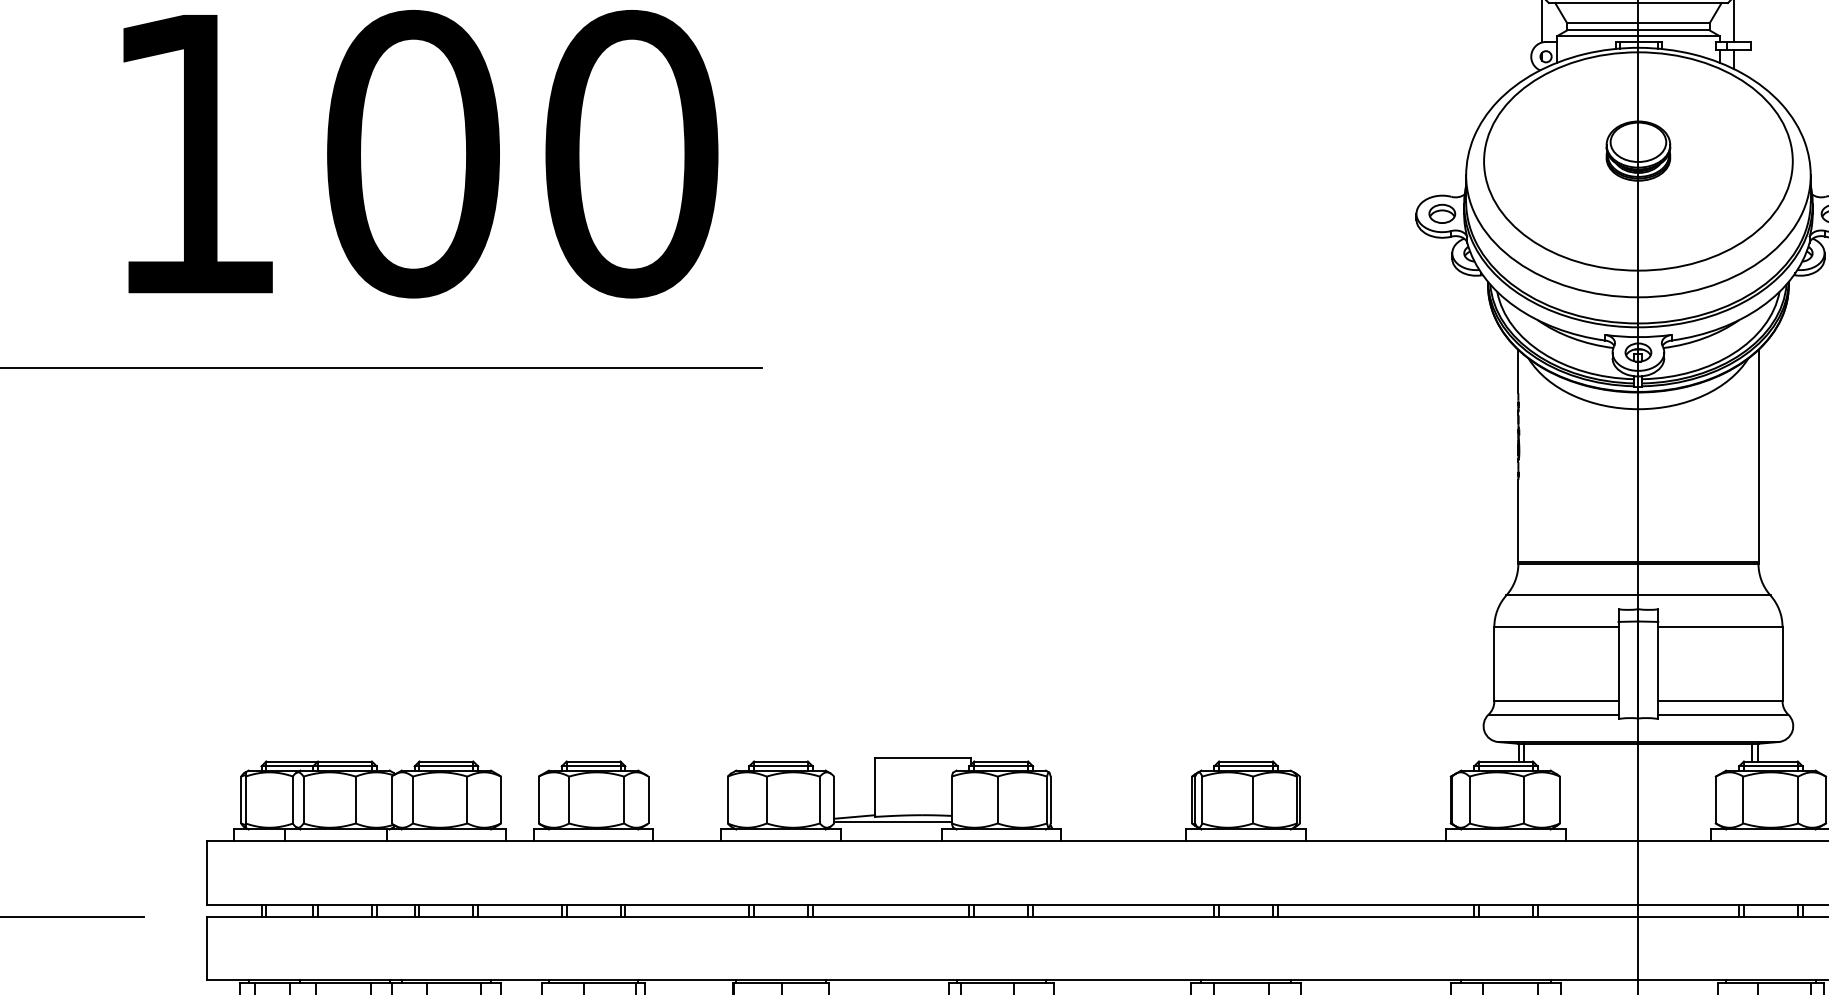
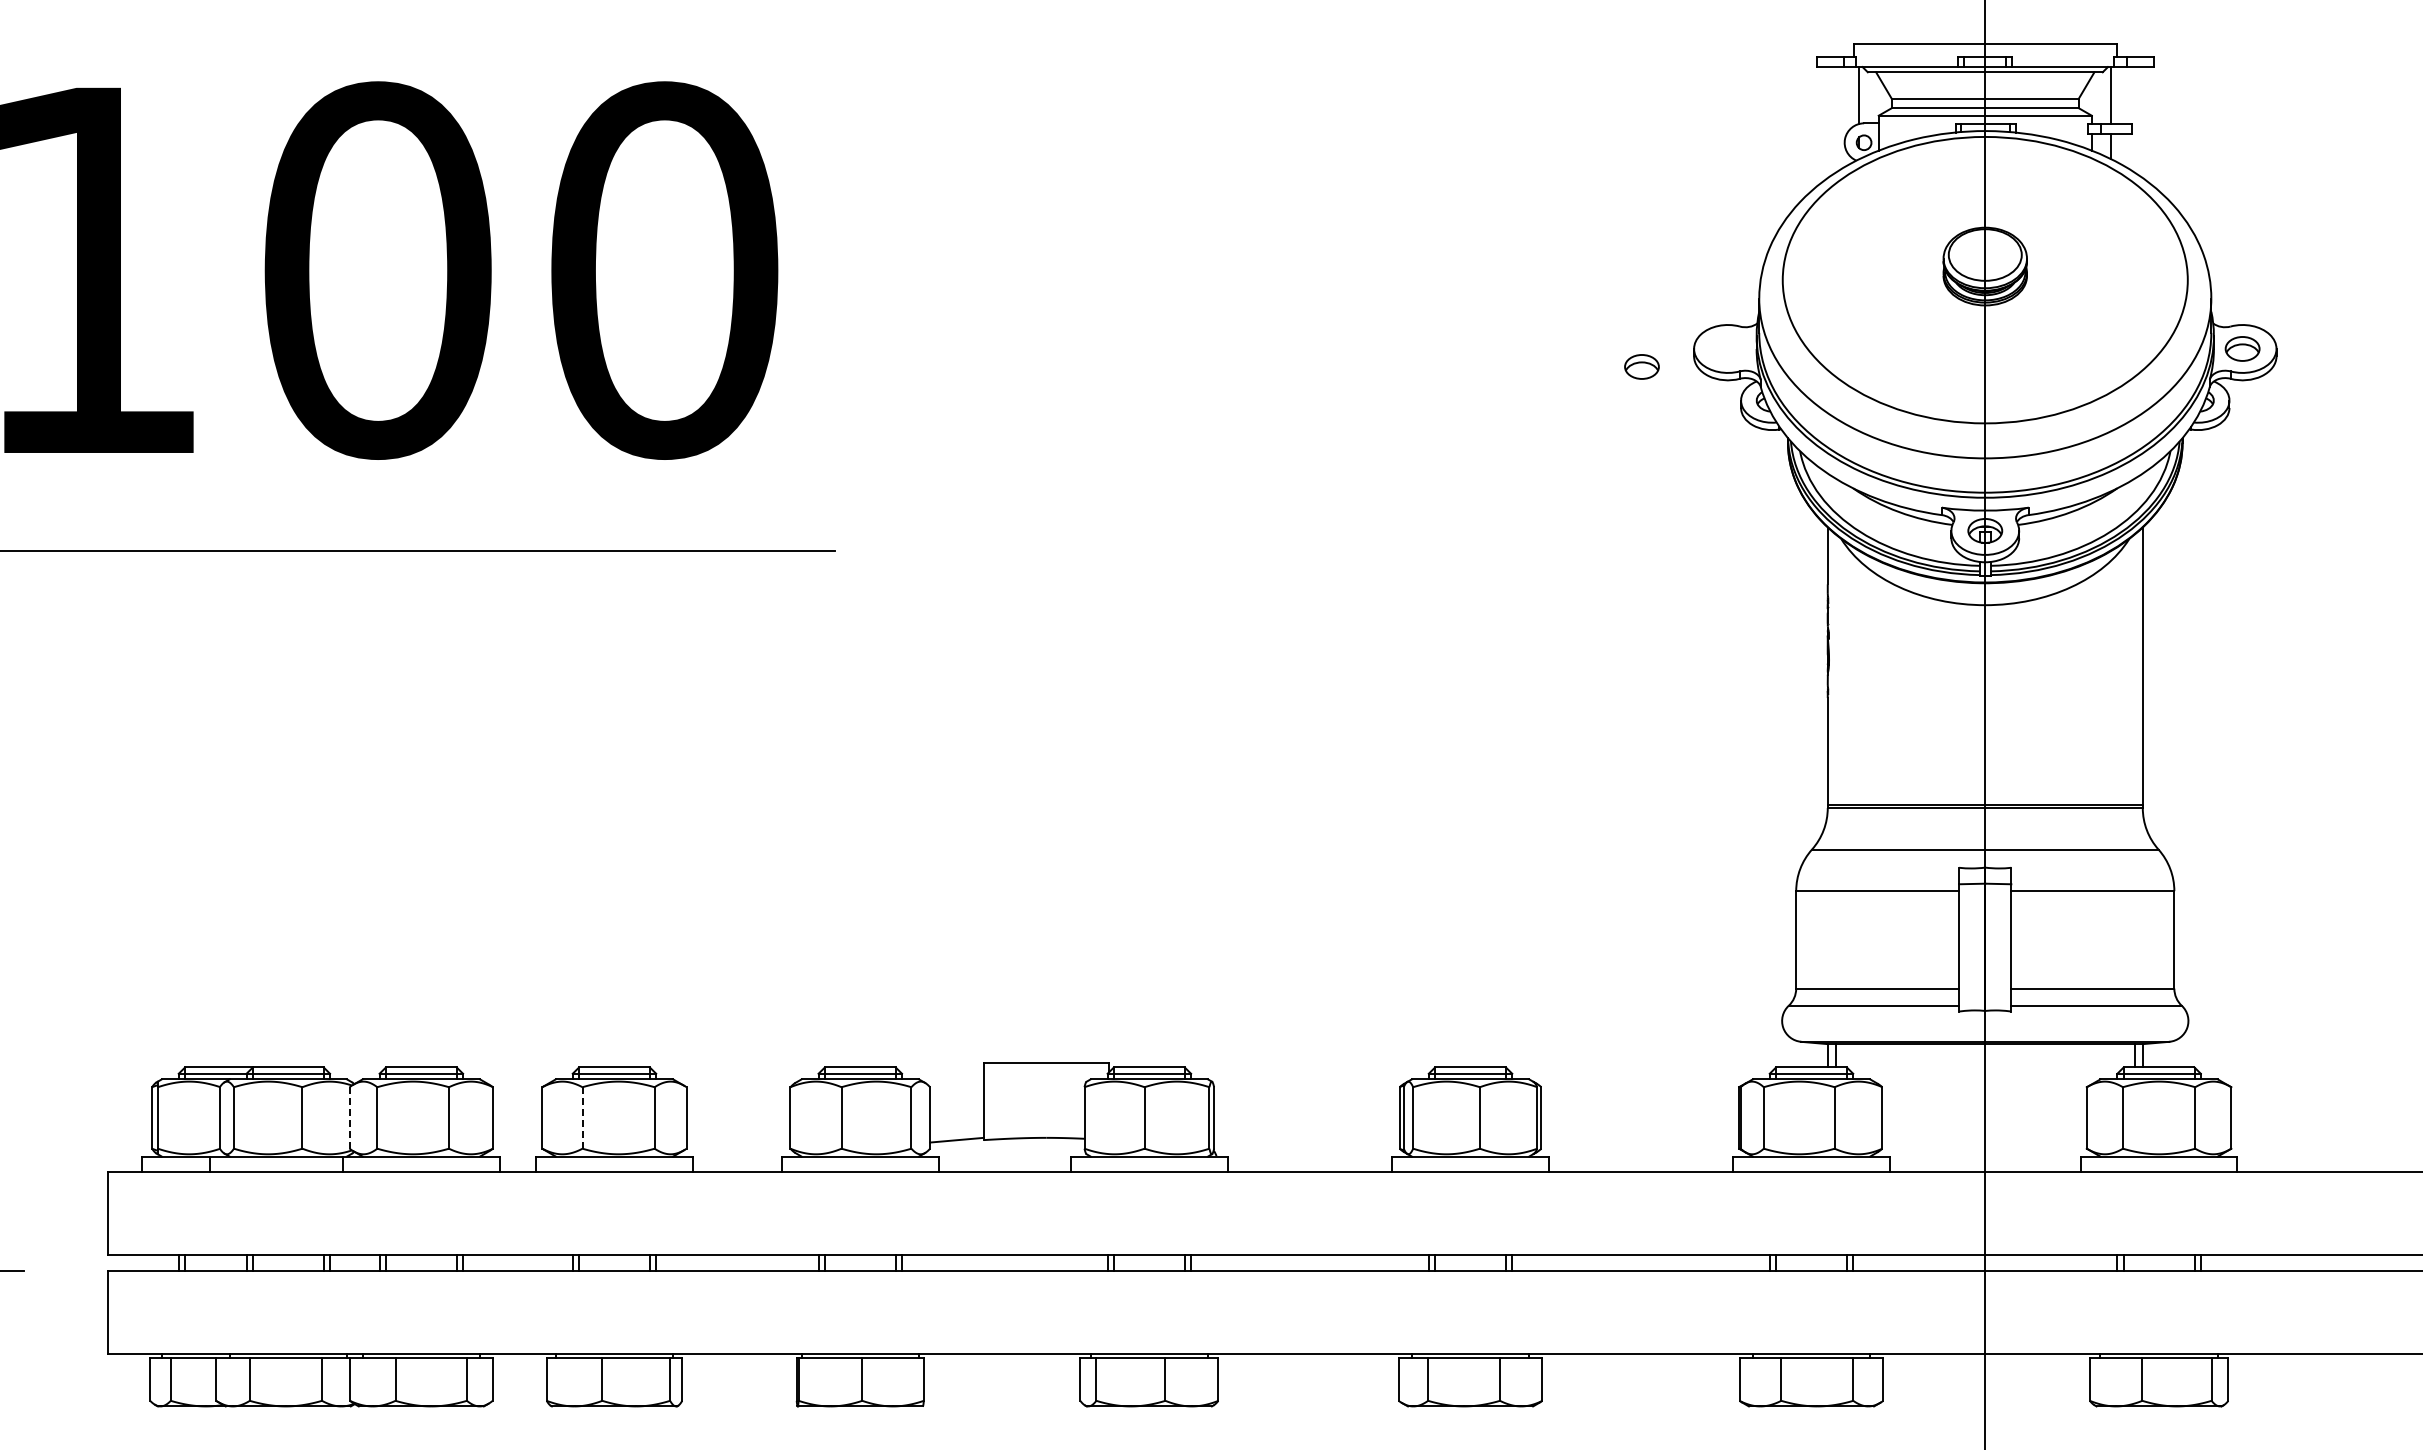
part: (1441, 213) -> (1641, 366), moved
line: (391, 799) -> (349, 1117), solid -> dashed
line: (569, 799) -> (582, 1117), solid -> dashed
line: (893, 821) -> (1007, 1146), removed

